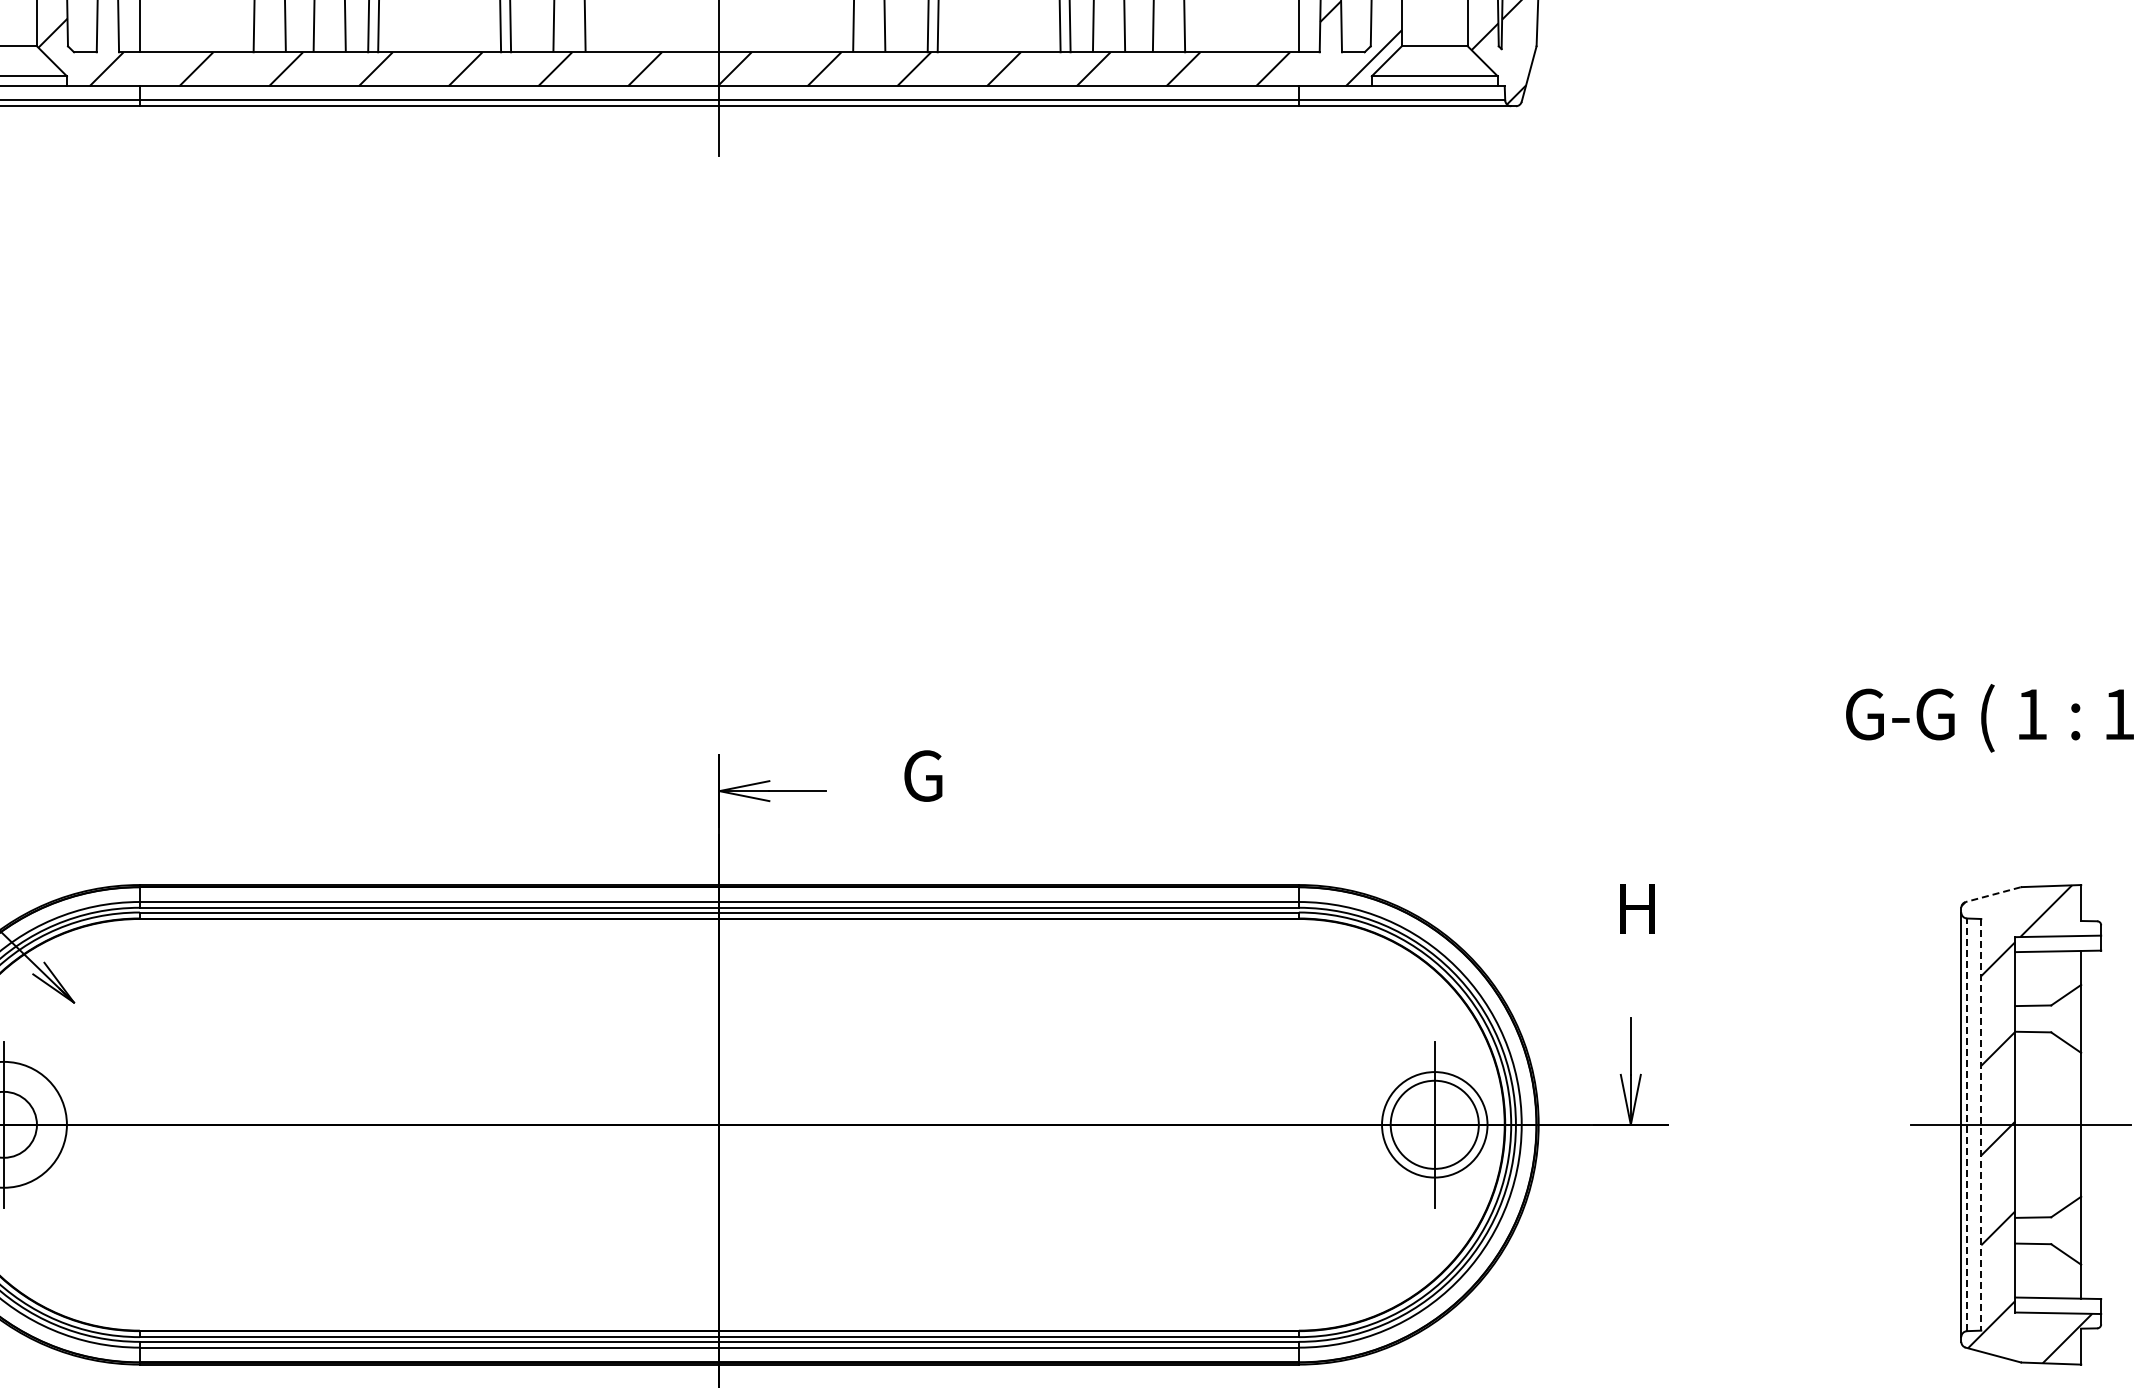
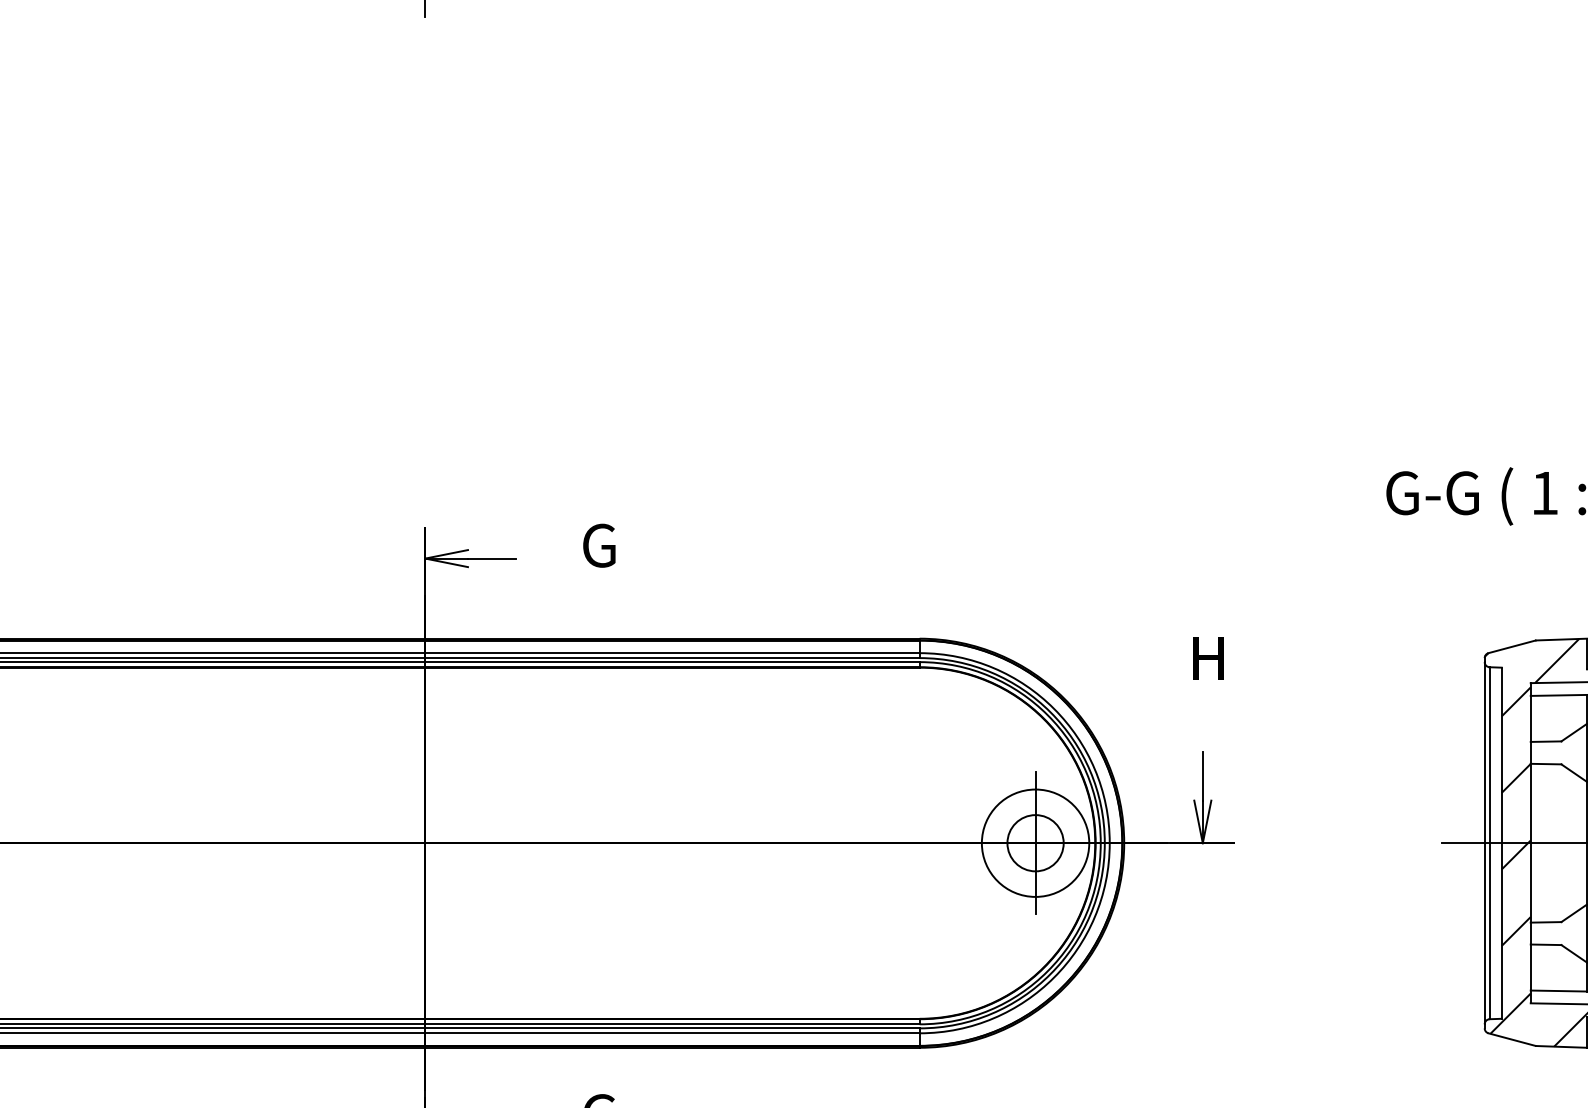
line: (1992, 894) -> (1511, 646), dashed -> solid
circle: (1434, 1124) -> (1035, 842), size x0.62
circle: (1434, 1124) -> (1035, 842), size x1.43
line: (1967, 1124) -> (1489, 842), dashed -> solid
line: (1981, 1124) -> (1501, 842), dashed -> solid

